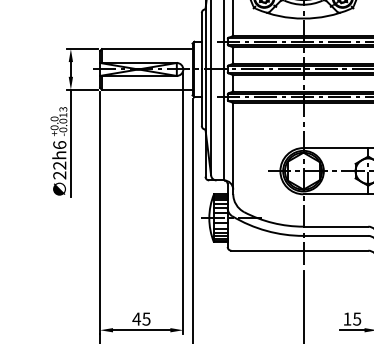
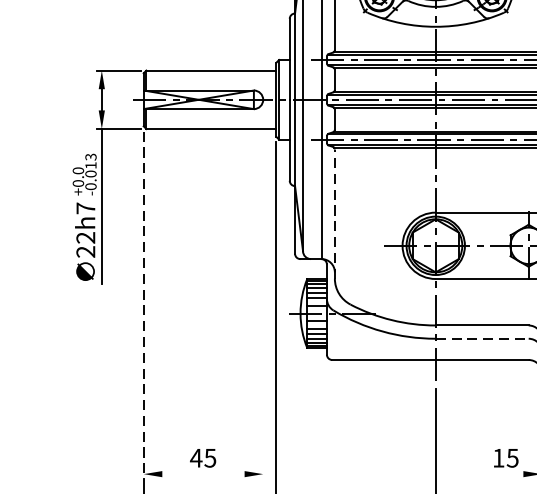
text: (59, 145) -> (85, 208), 22h6 -> 22h7
line: (233, 149) -> (335, 214), solid -> dashed
line: (183, 203) -> (263, 292), removed
line: (100, 213) -> (144, 306), solid -> dashed
line: (336, 235) -> (483, 338), solid -> dashed
line: (141, 330) -> (203, 474), removed
line: (351, 330) -> (504, 474), removed

